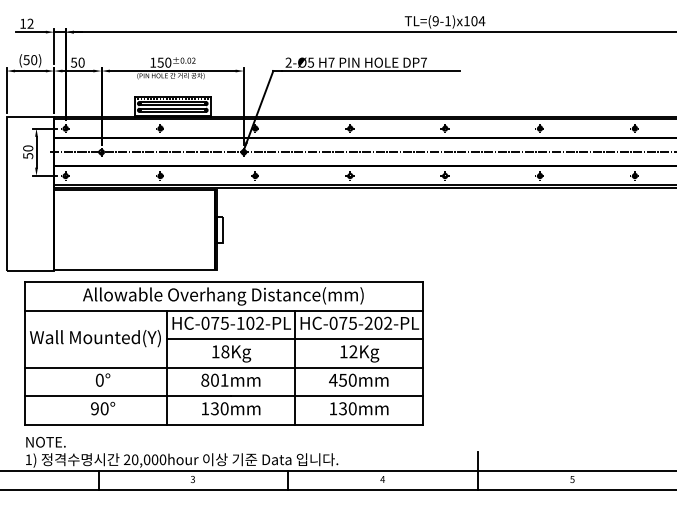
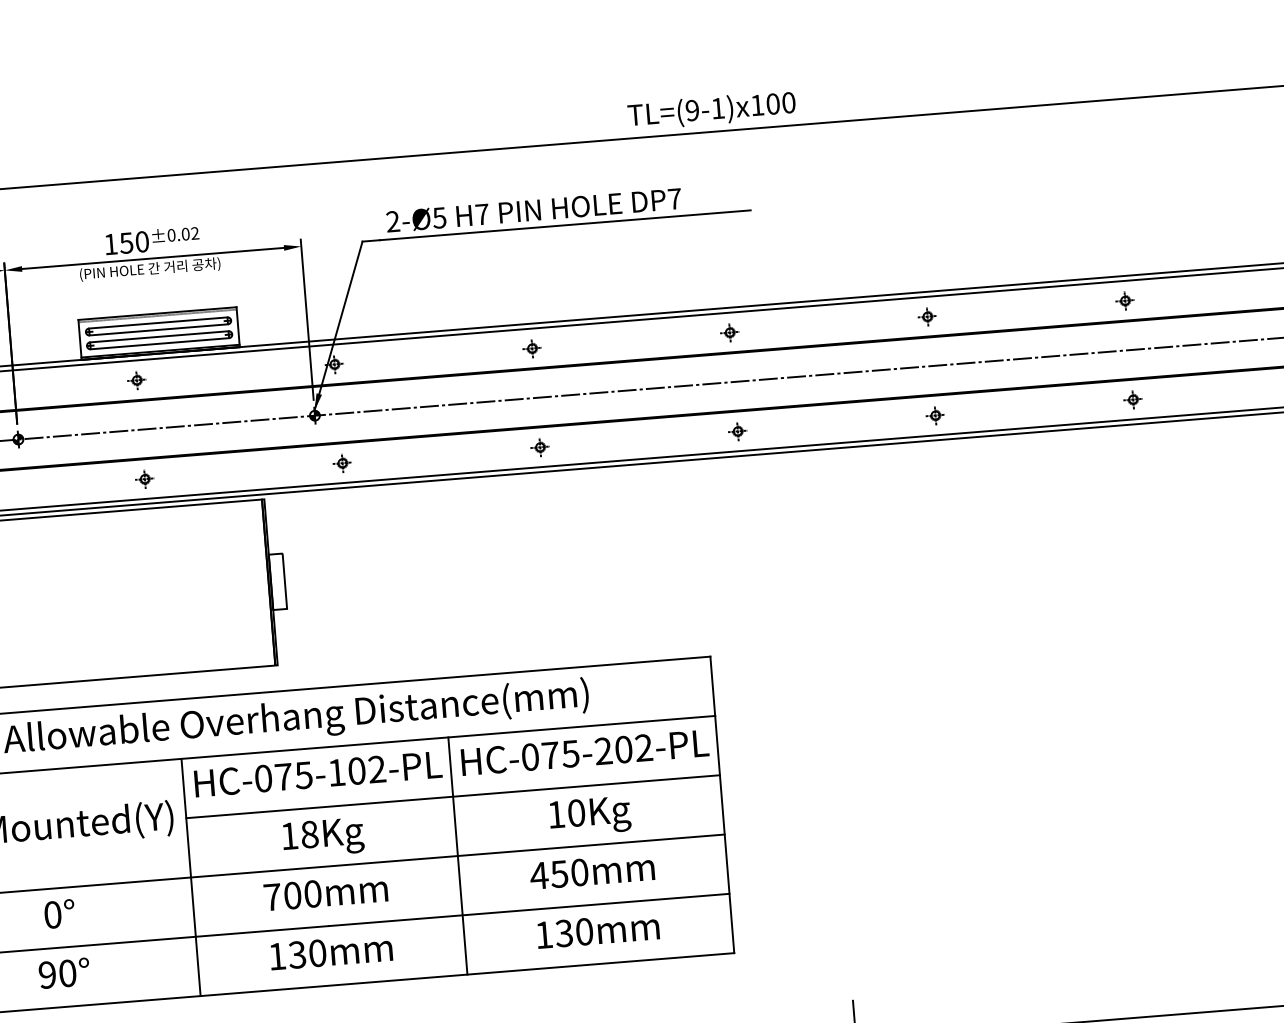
text: (481, 21) -> (787, 103), TL=(9-1)x104 -> TL=(9-1)x100
text: (353, 351) -> (576, 812), 12Kg -> 10Kg
text: (214, 379) -> (291, 894), 801mm -> 700mm

